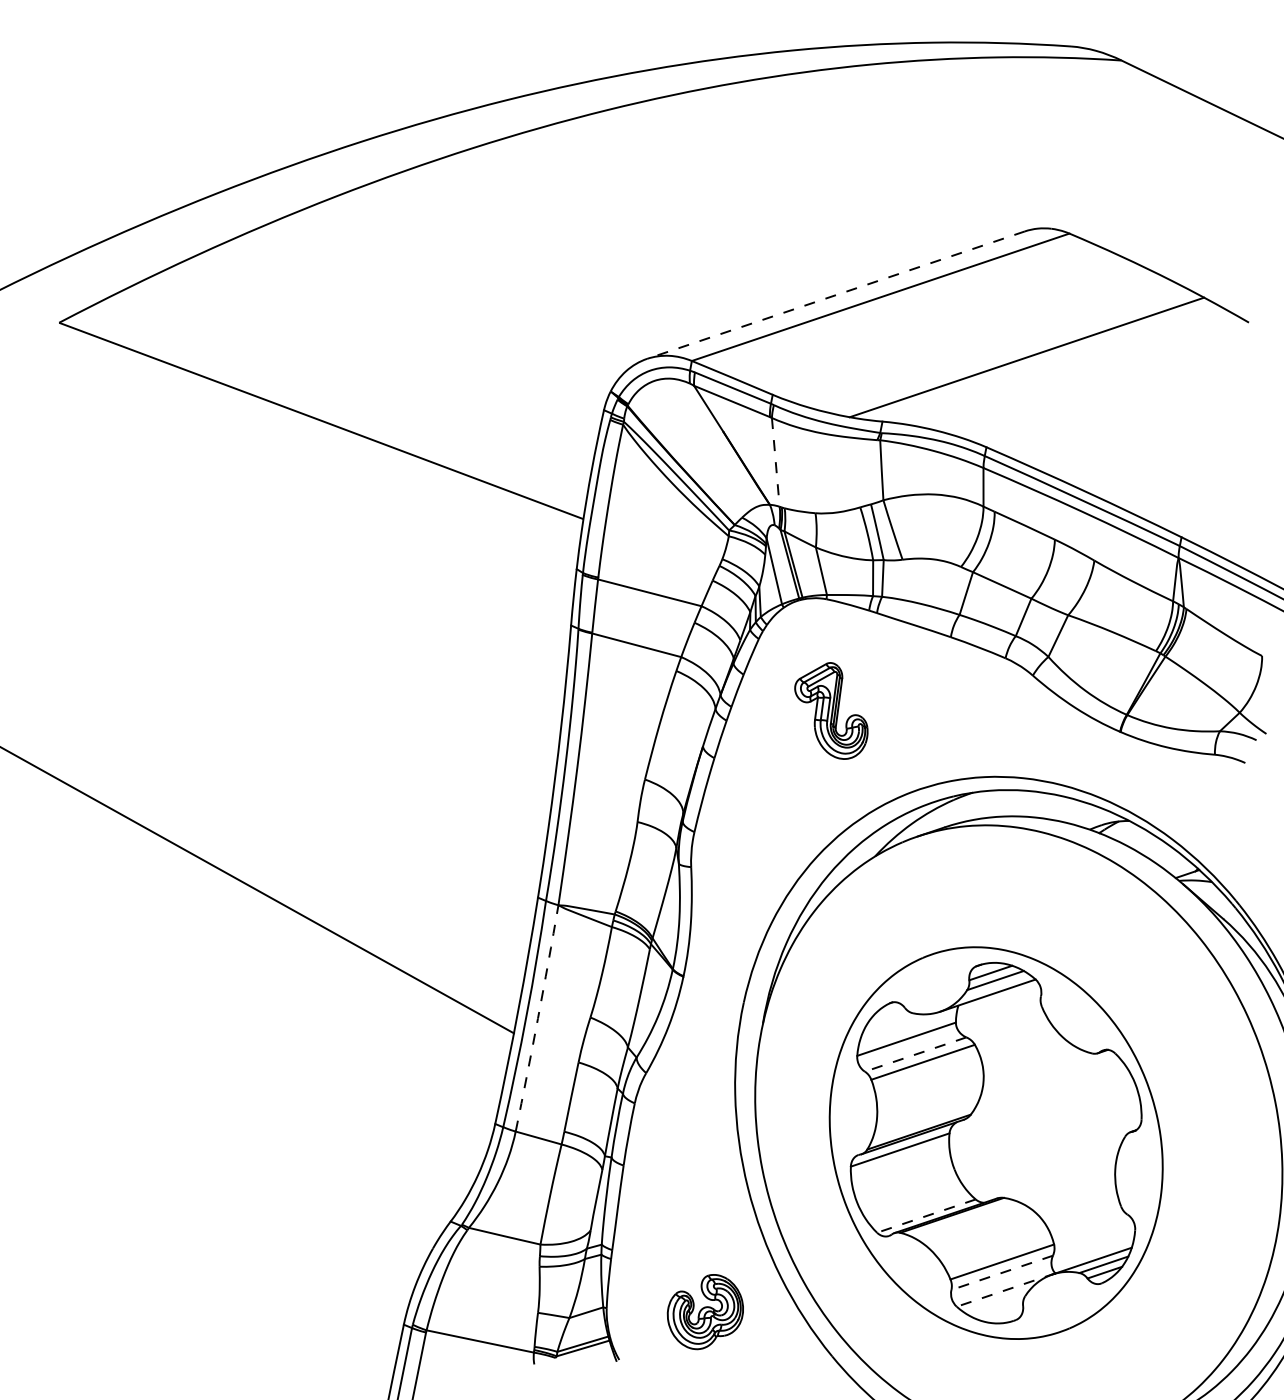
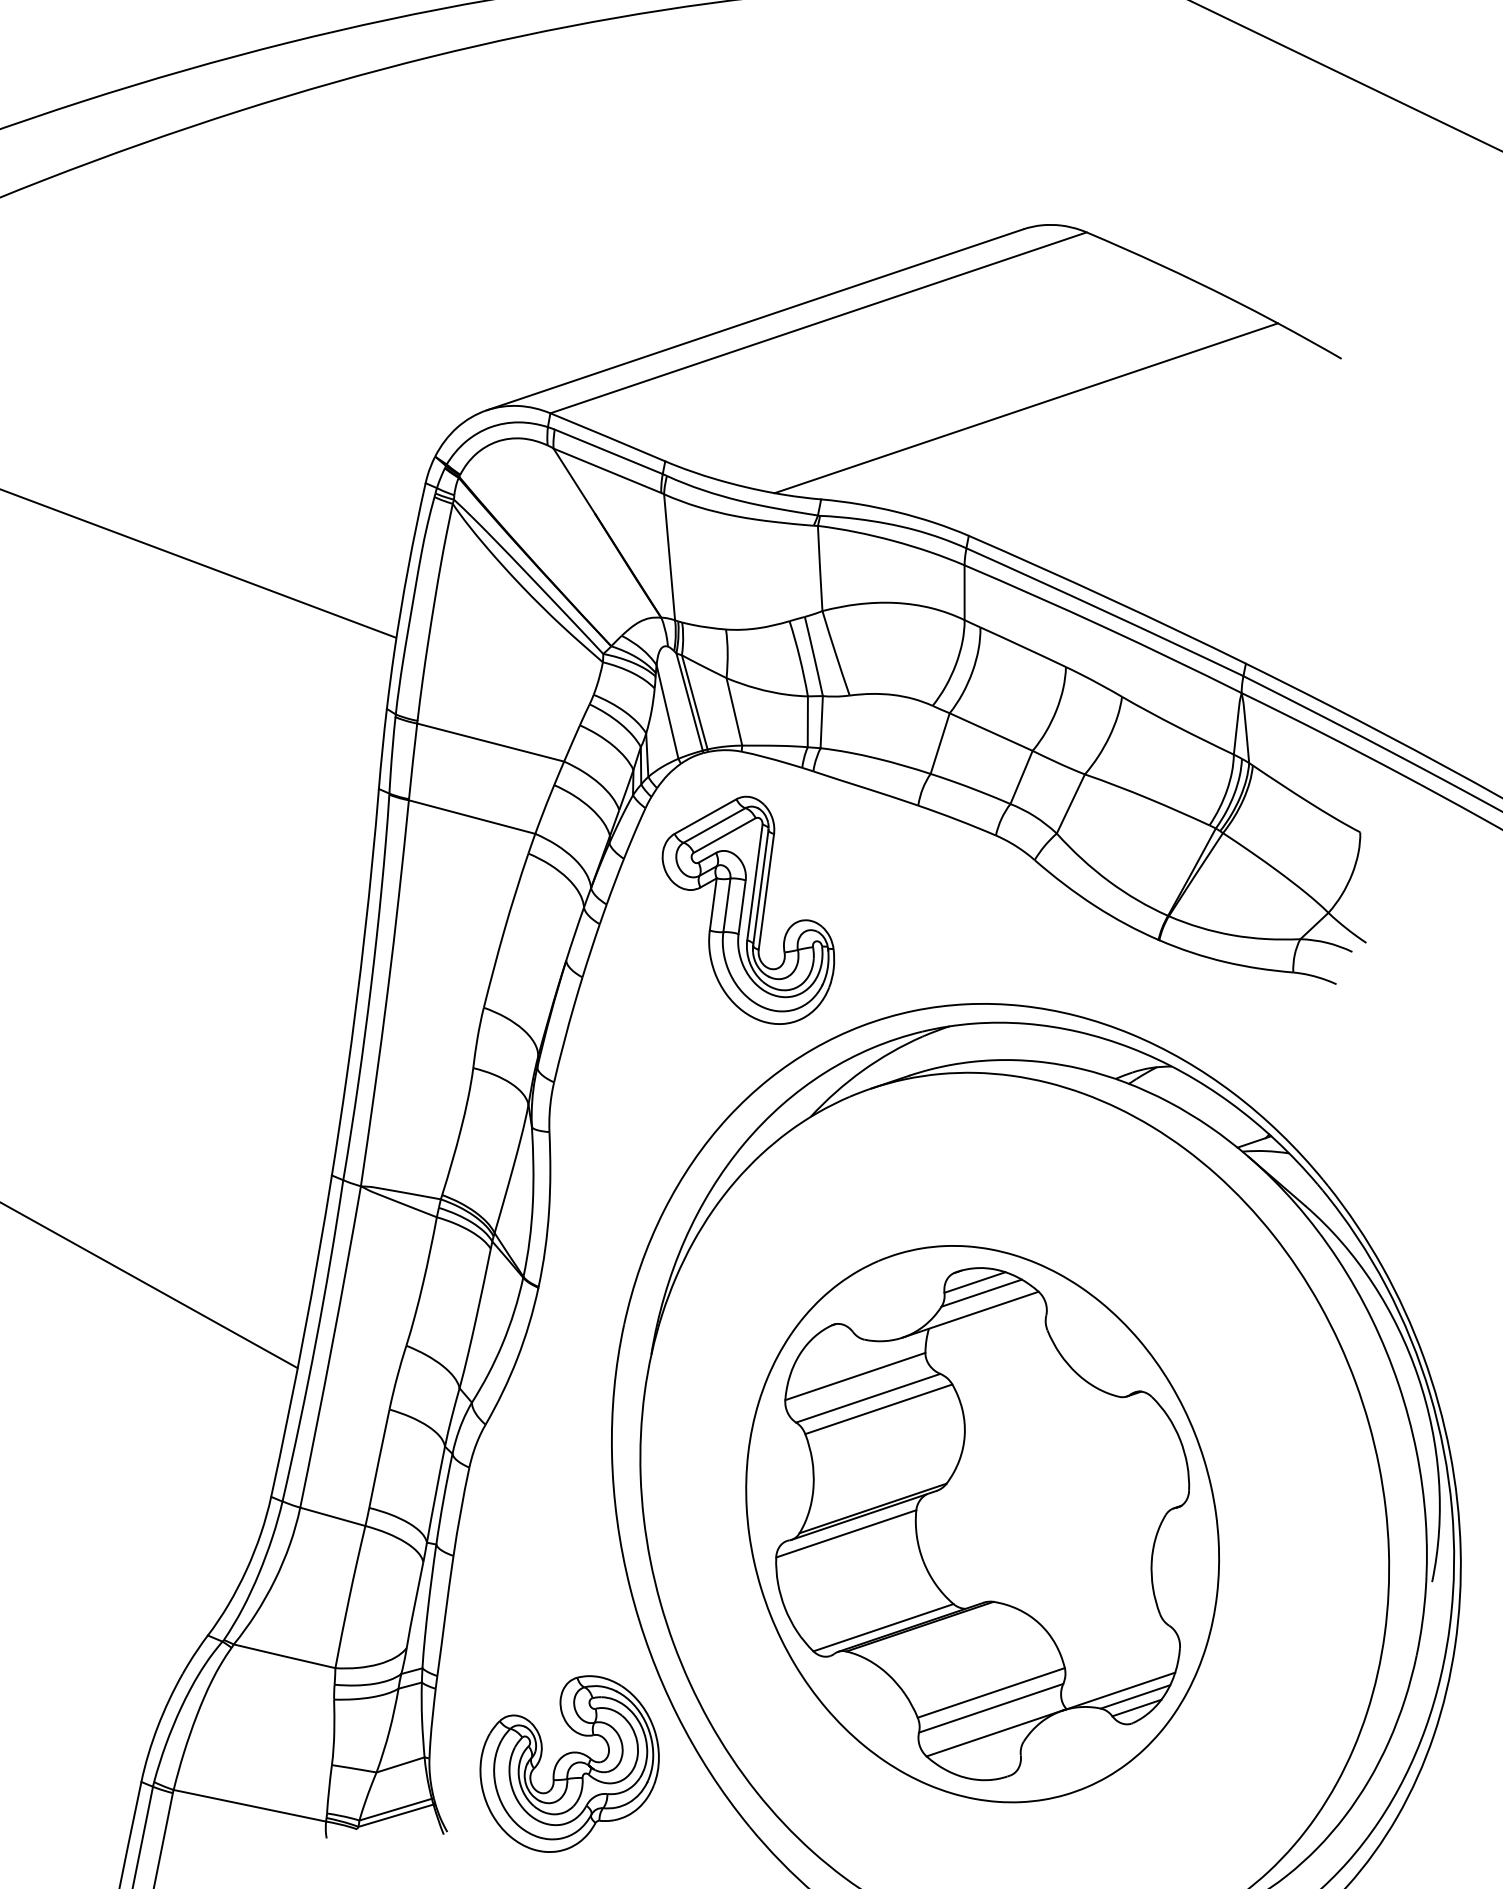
line: (835, 295) -> (754, 320), dashed -> solid
line: (775, 462) -> (669, 557), dashed -> solid
part: (831, 710) -> (748, 909), size x1.67
arc: (537, 1018) -> (331, 1347), dashed -> solid
line: (915, 1054) -> (868, 1398), dashed -> solid
line: (925, 1216) -> (882, 1628), dashed -> solid
line: (1002, 1272) -> (991, 1707), dashed -> solid
line: (1005, 1290) -> (995, 1733), dashed -> solid
part: (705, 1311) -> (569, 1763), size x1.67

